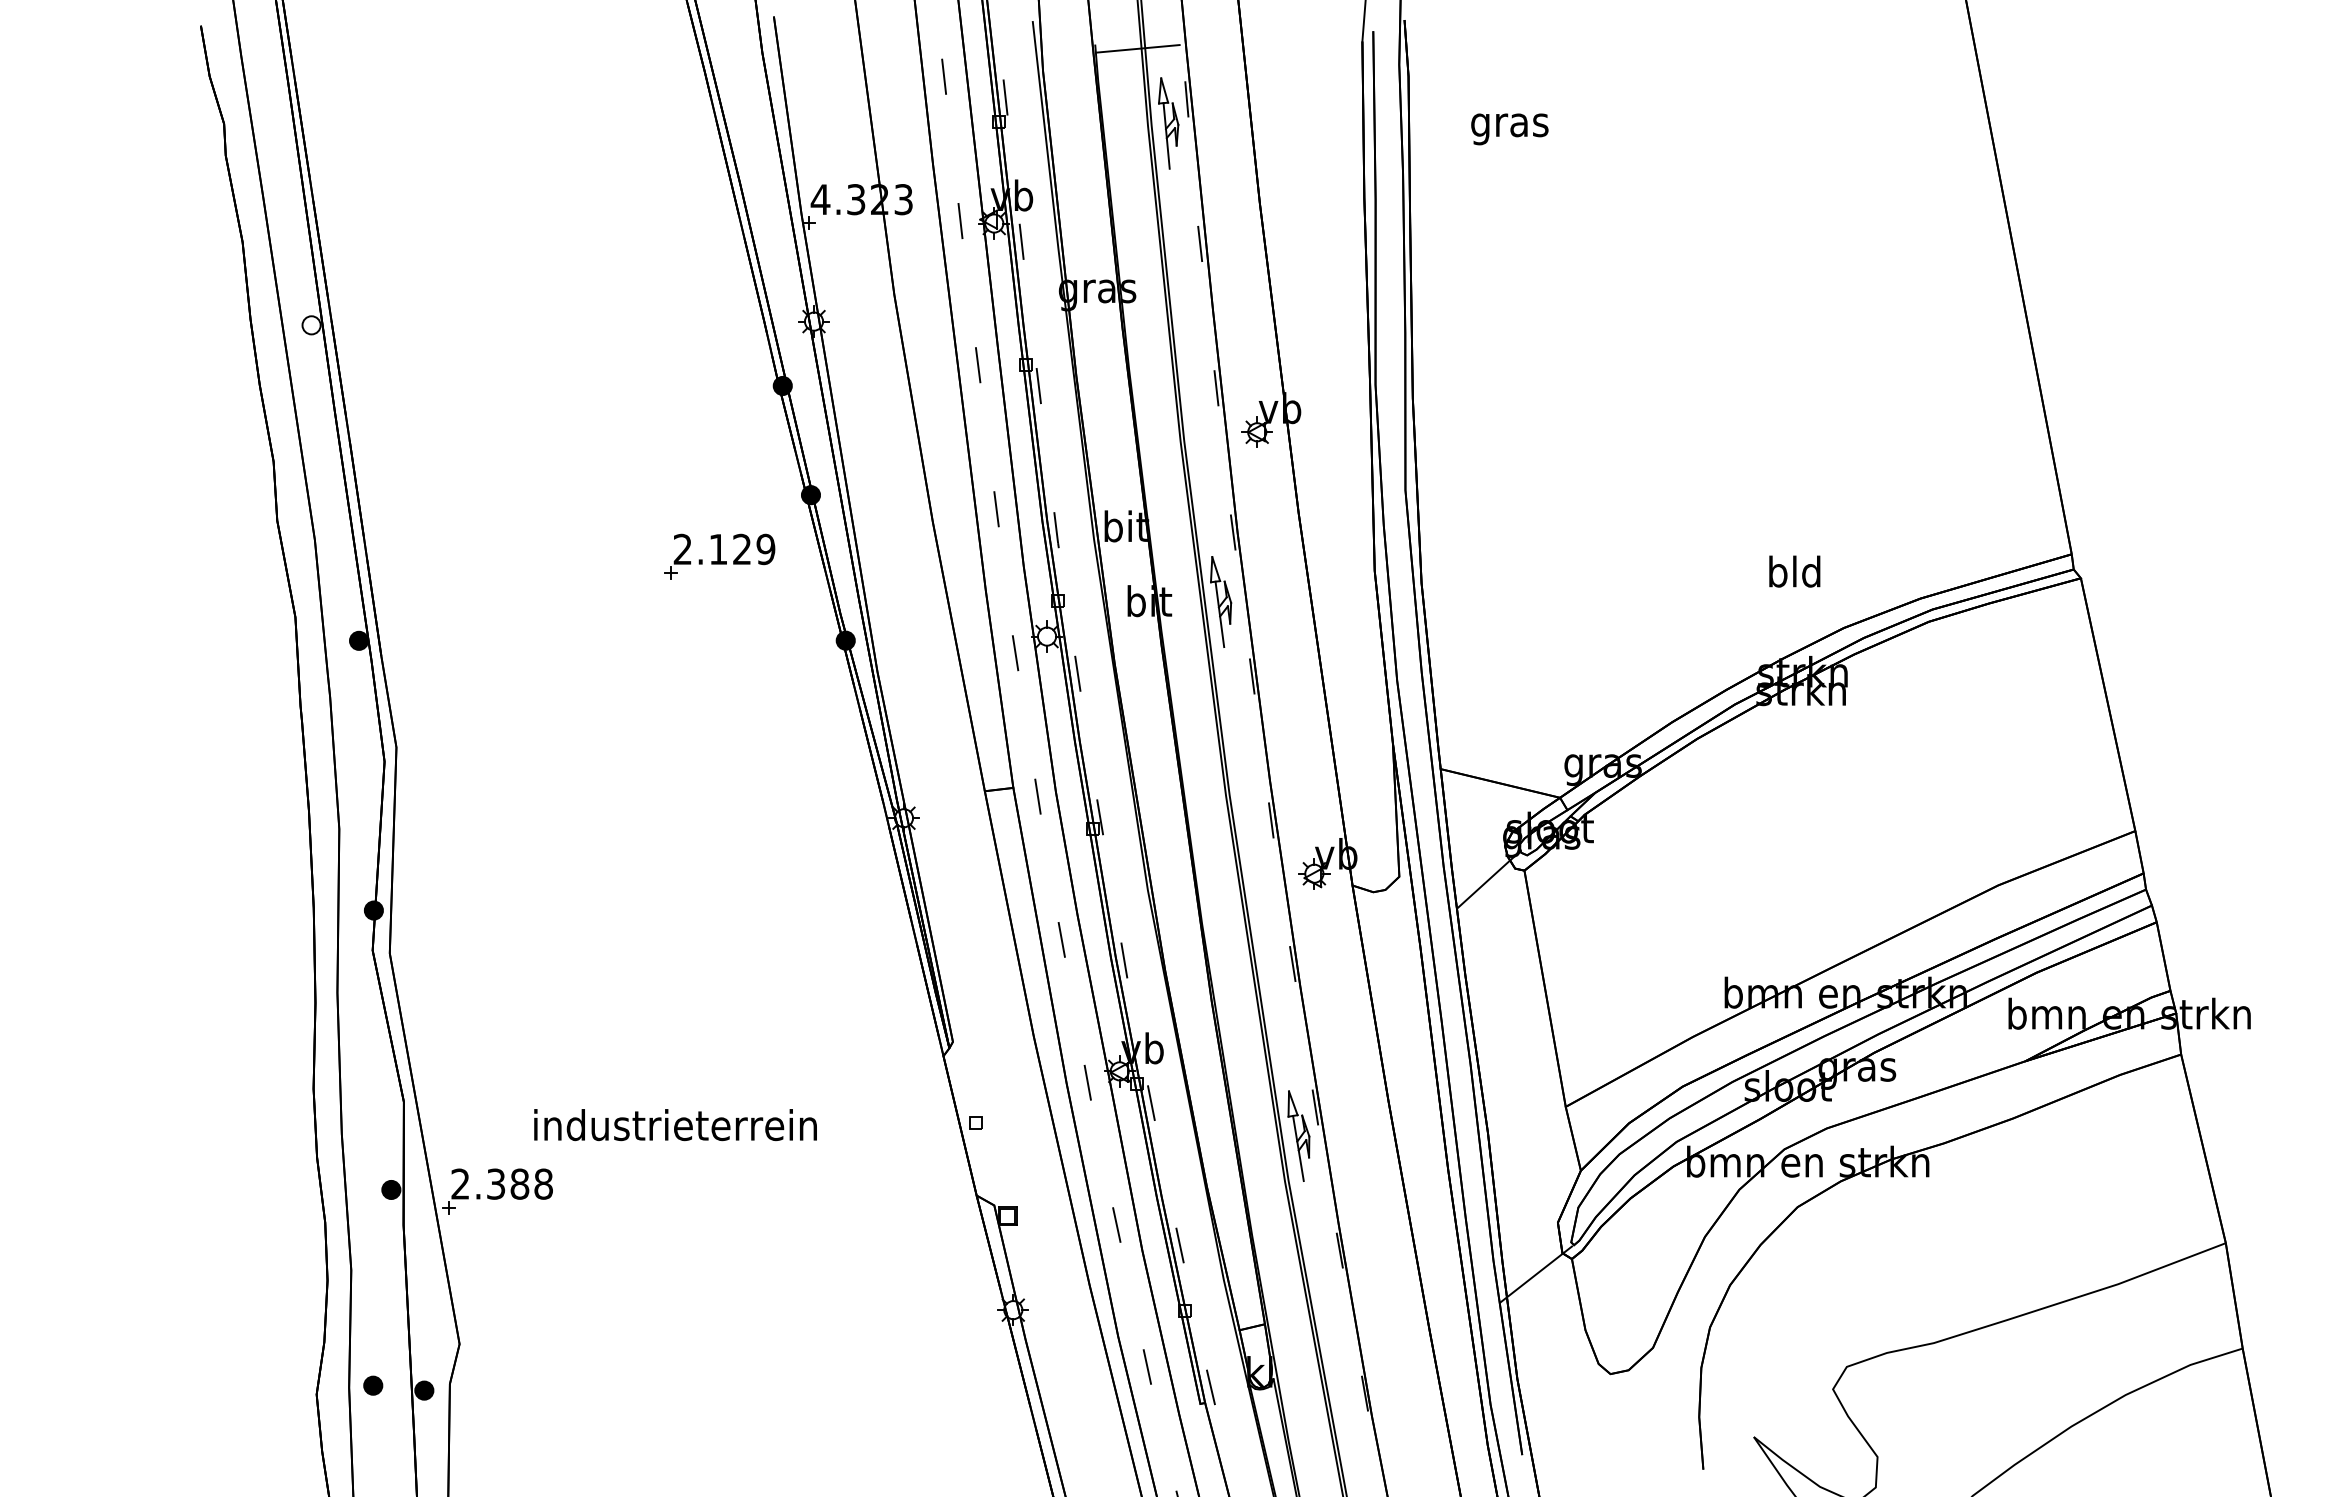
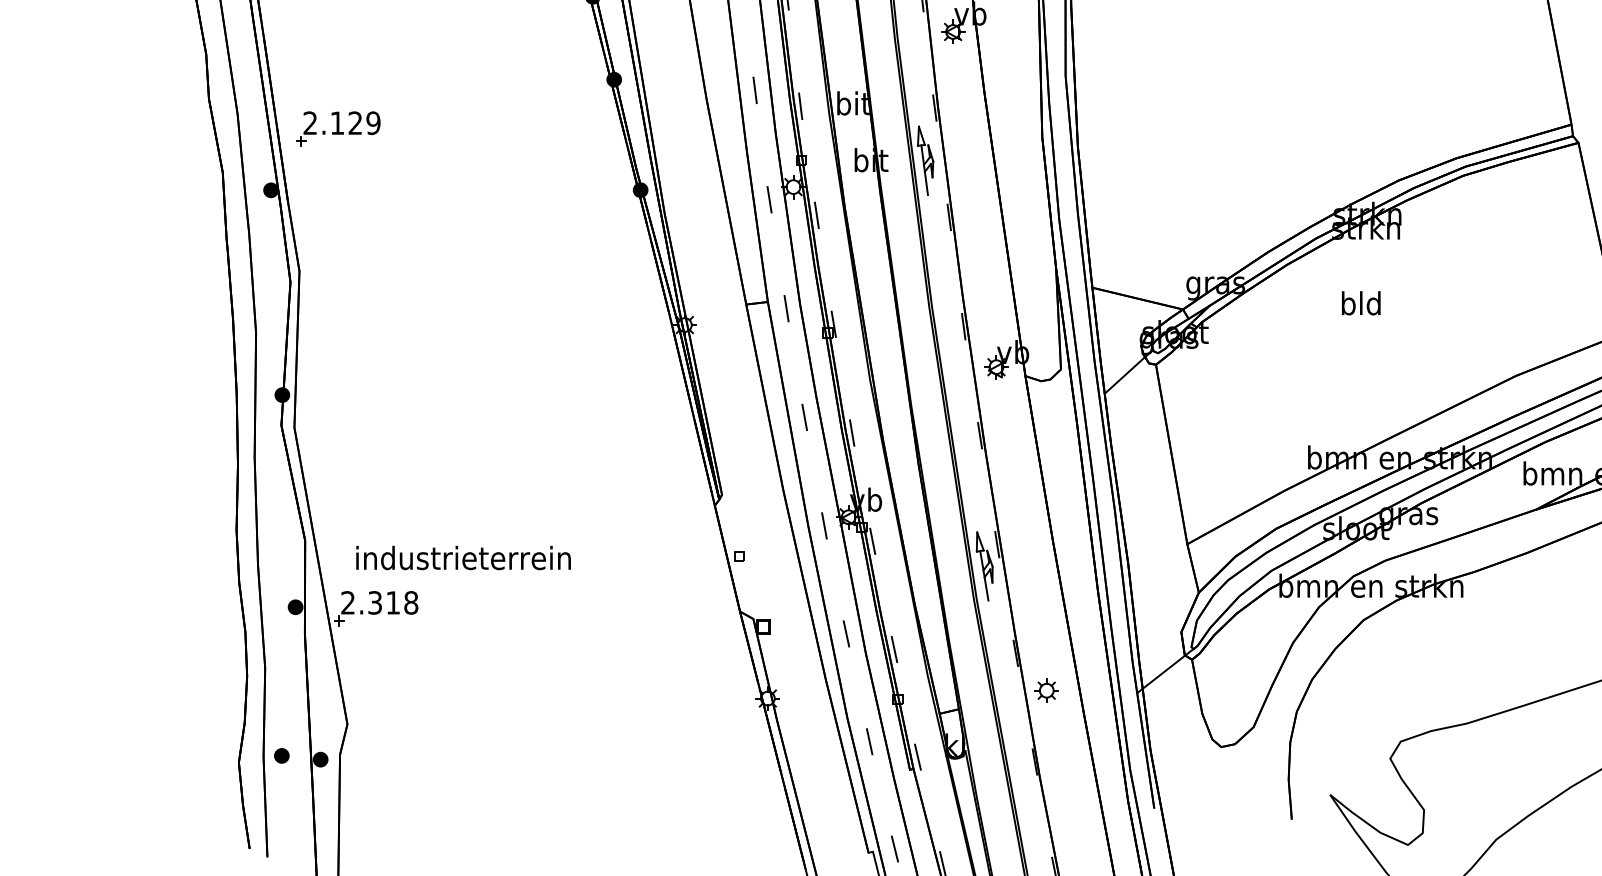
part: (719, 556) -> (338, 128), moved
text: (1794, 571) -> (1361, 303), moved
text: (675, 1125) -> (463, 558), moved
text: (519, 1183) -> (392, 602), 2.388 -> 2.318
part: (1380, 1299) -> (1046, 690), added

